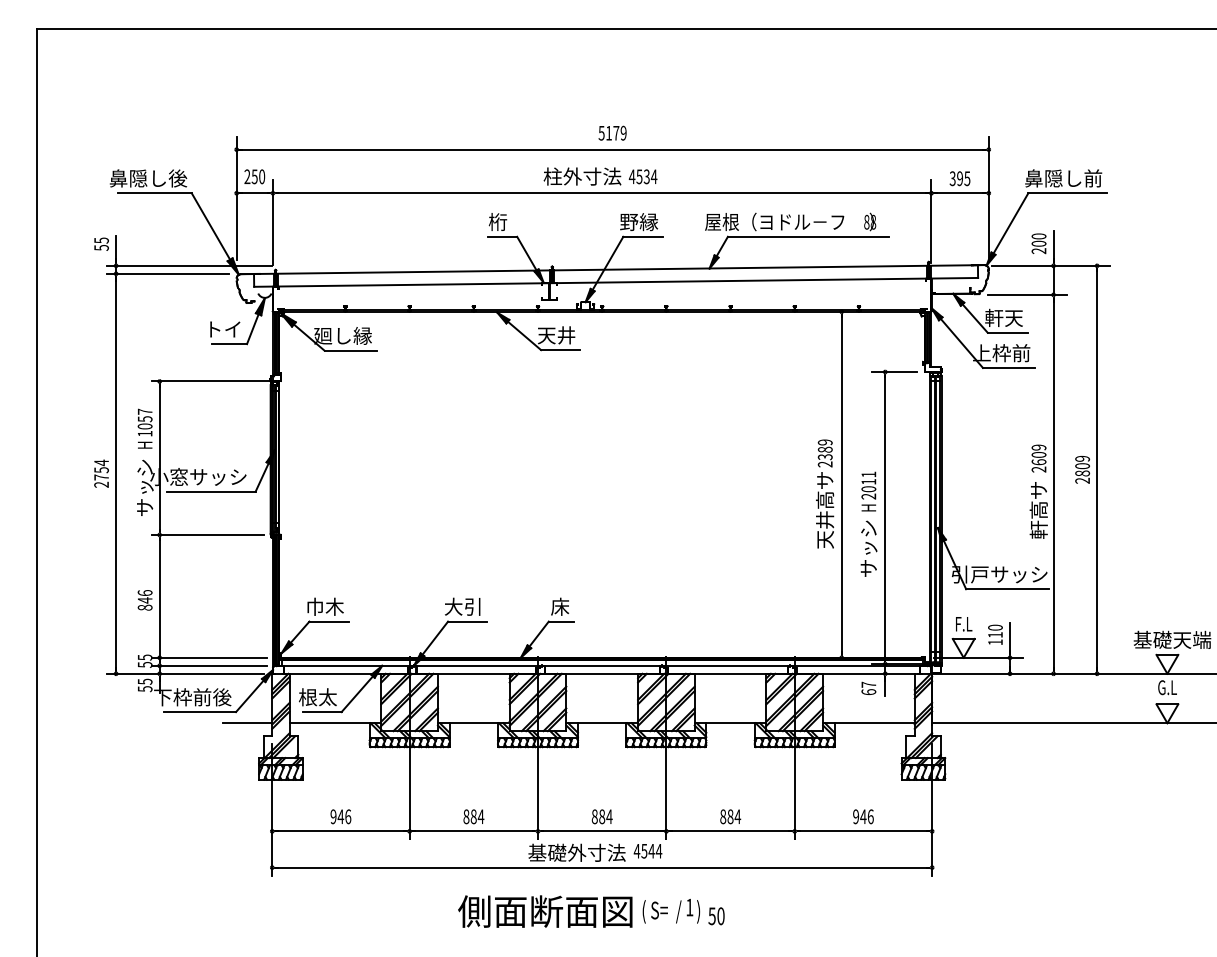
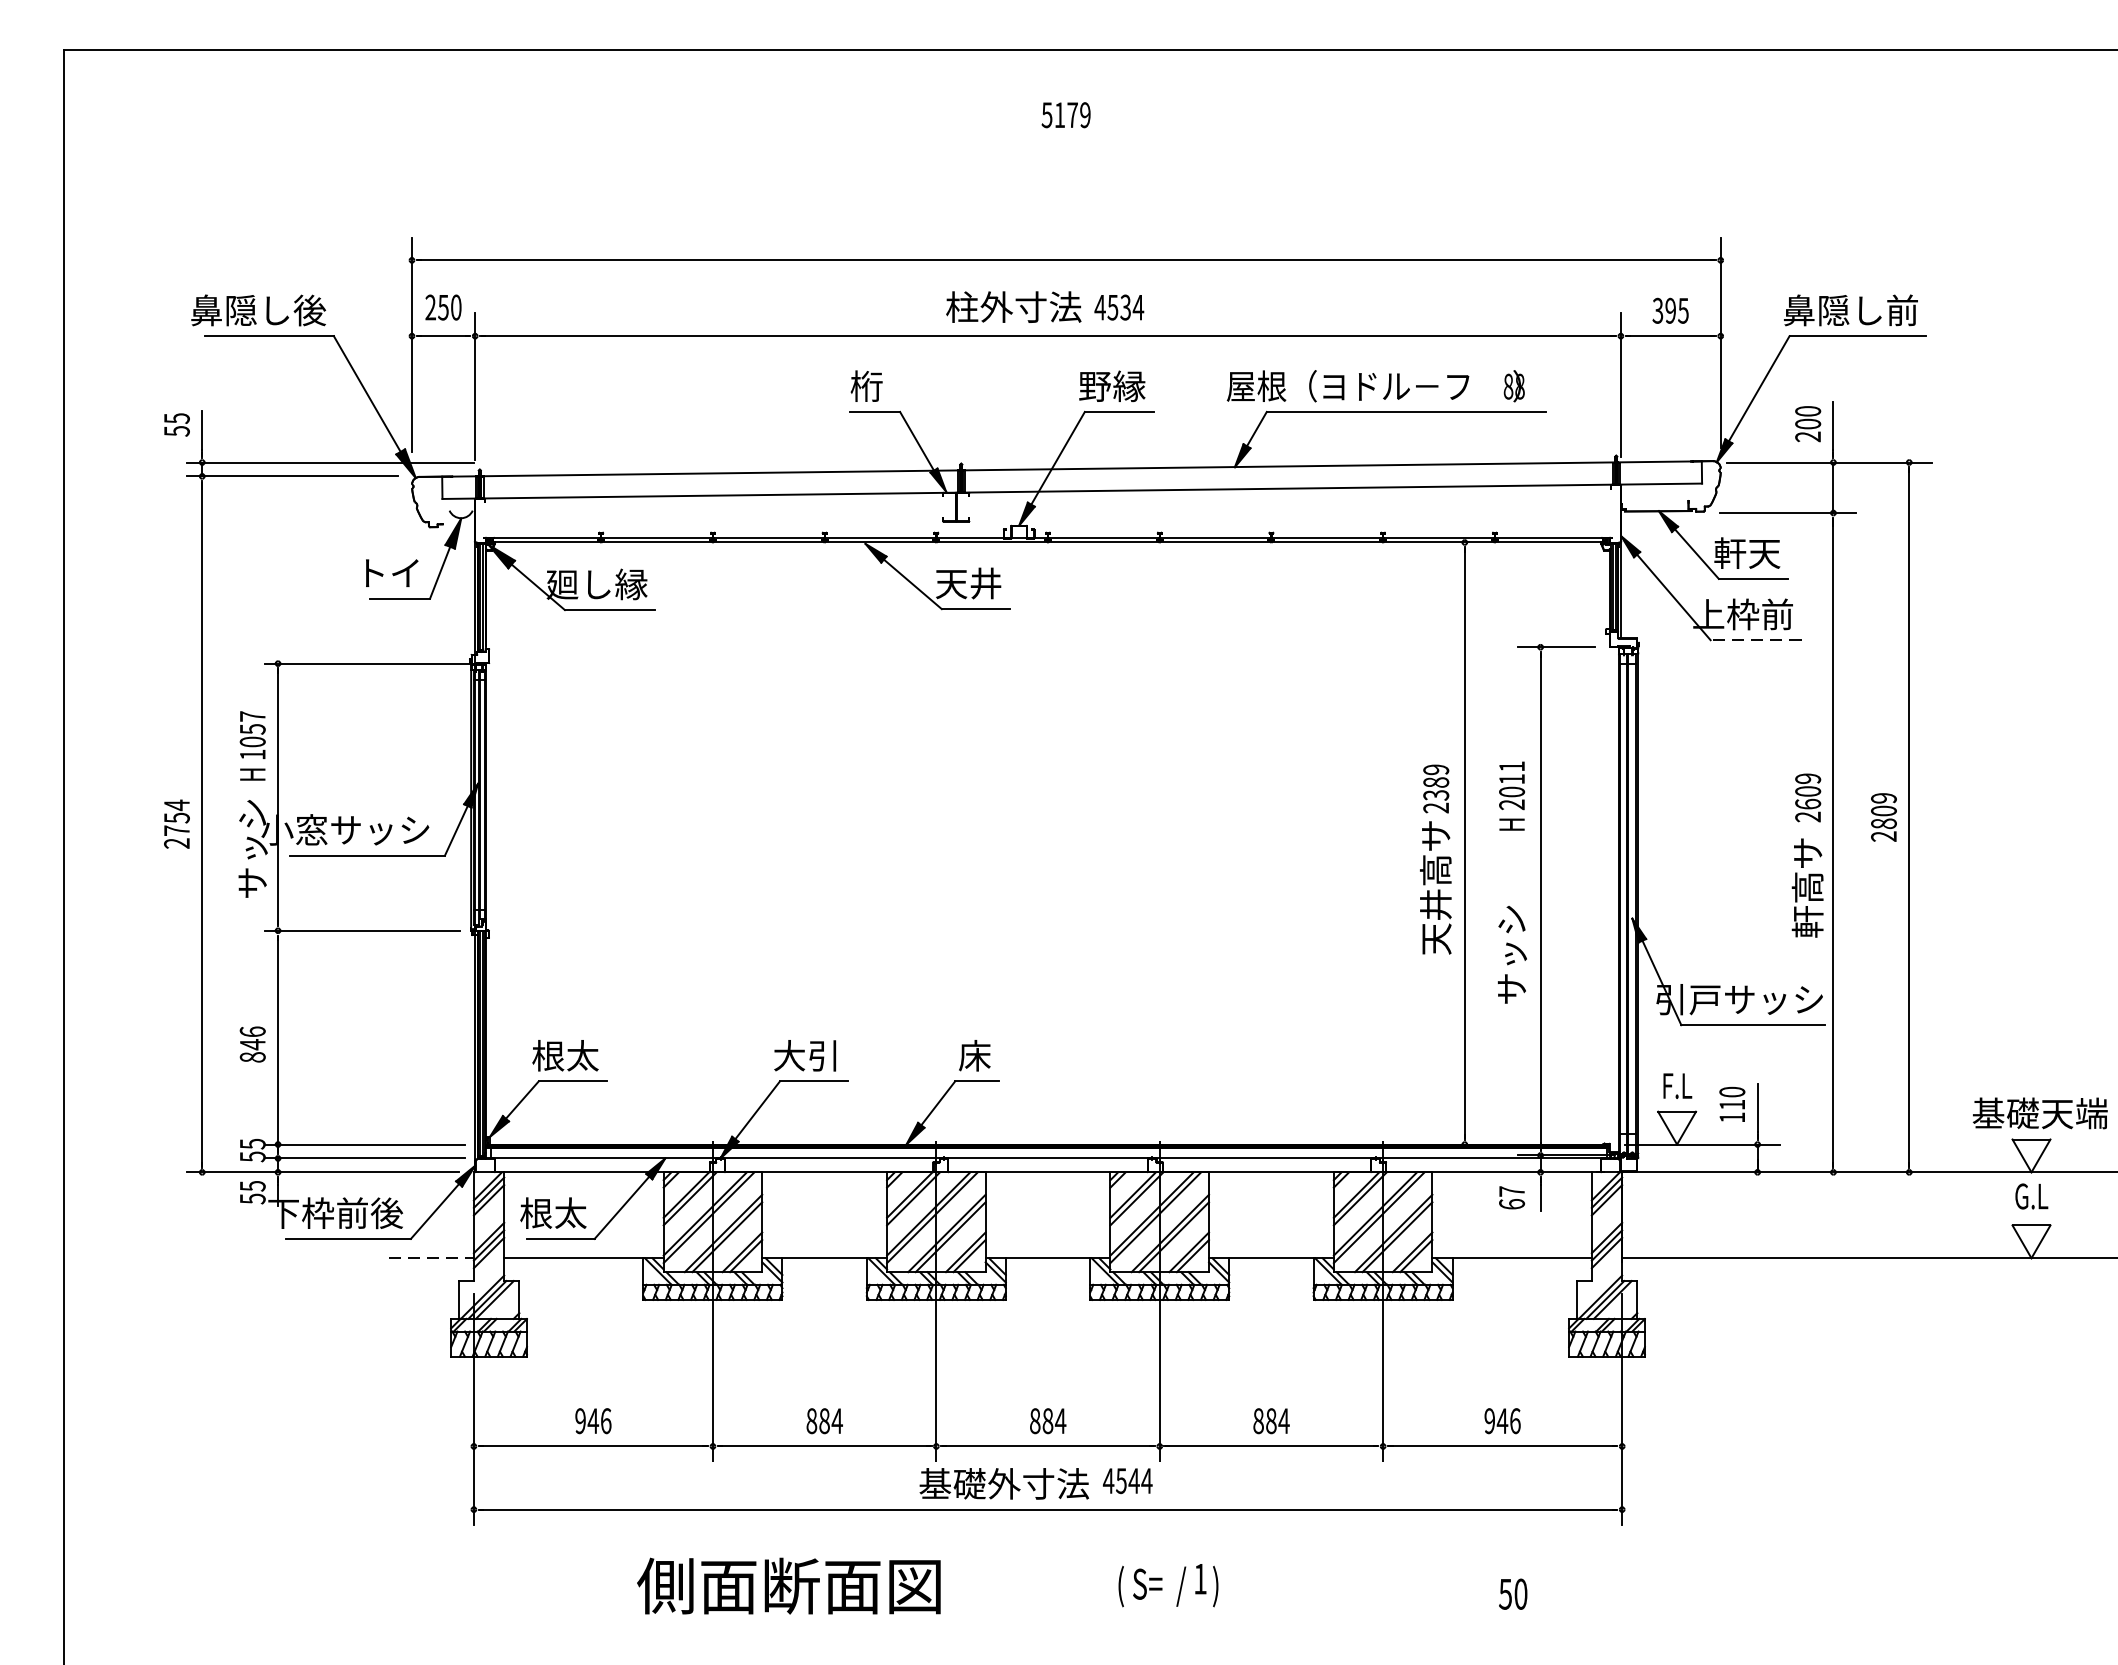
text: (612, 132) -> (1065, 113), moved
line: (1008, 367) -> (1755, 639), solid -> dashed
text: (868, 491) -> (1511, 795), moved
text: (324, 606) -> (564, 1055), 巾木 -> 根太
line: (248, 723) -> (432, 1258), solid -> dashed
text: (545, 911) -> (789, 1585), moved
text: (716, 916) -> (1513, 1594), moved

